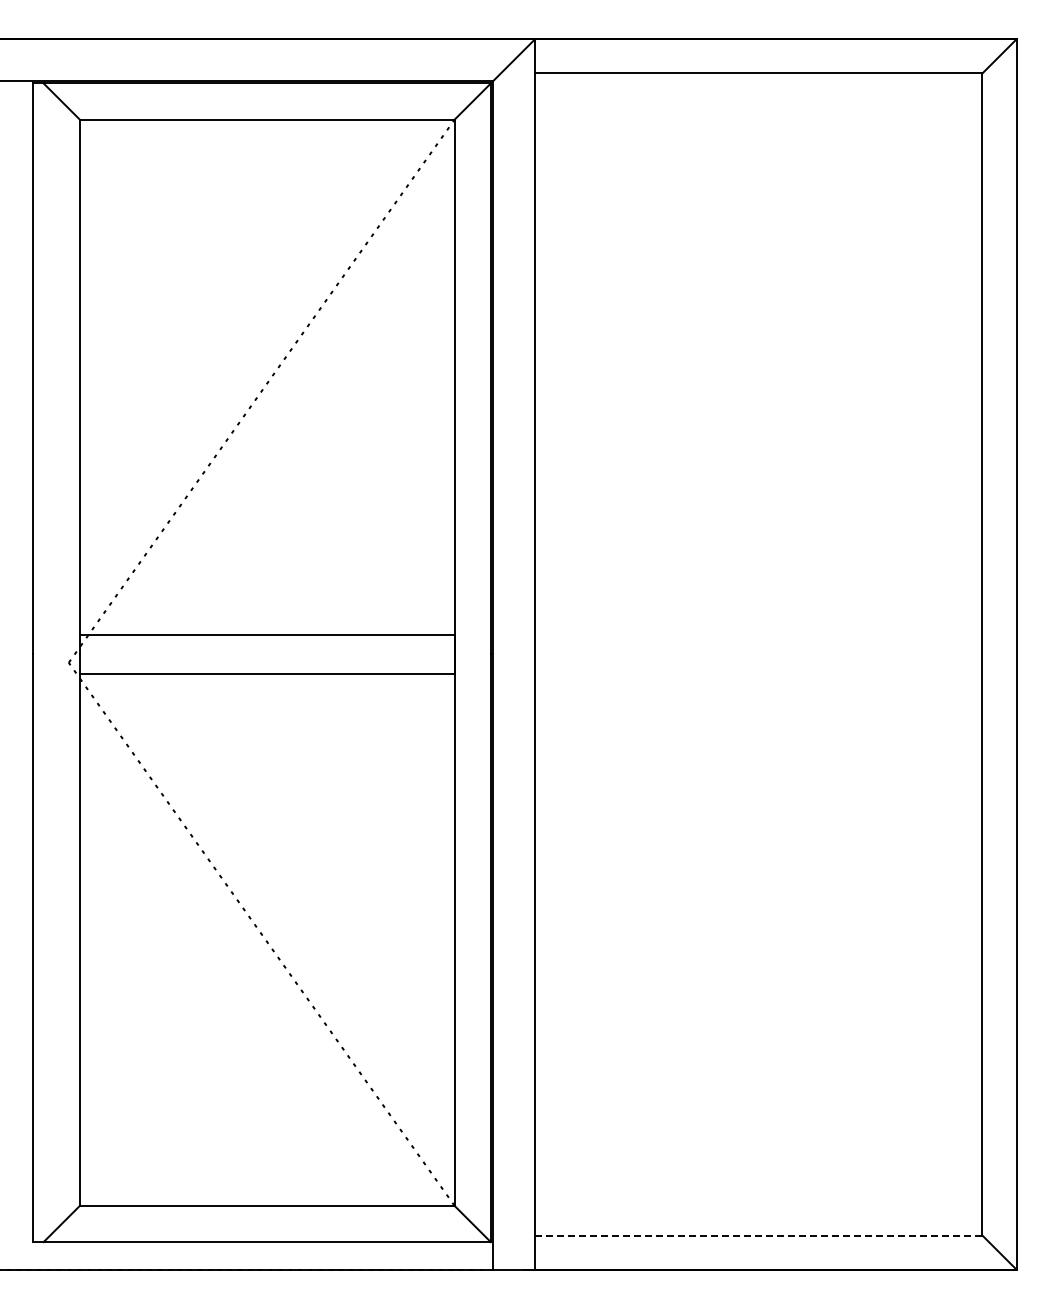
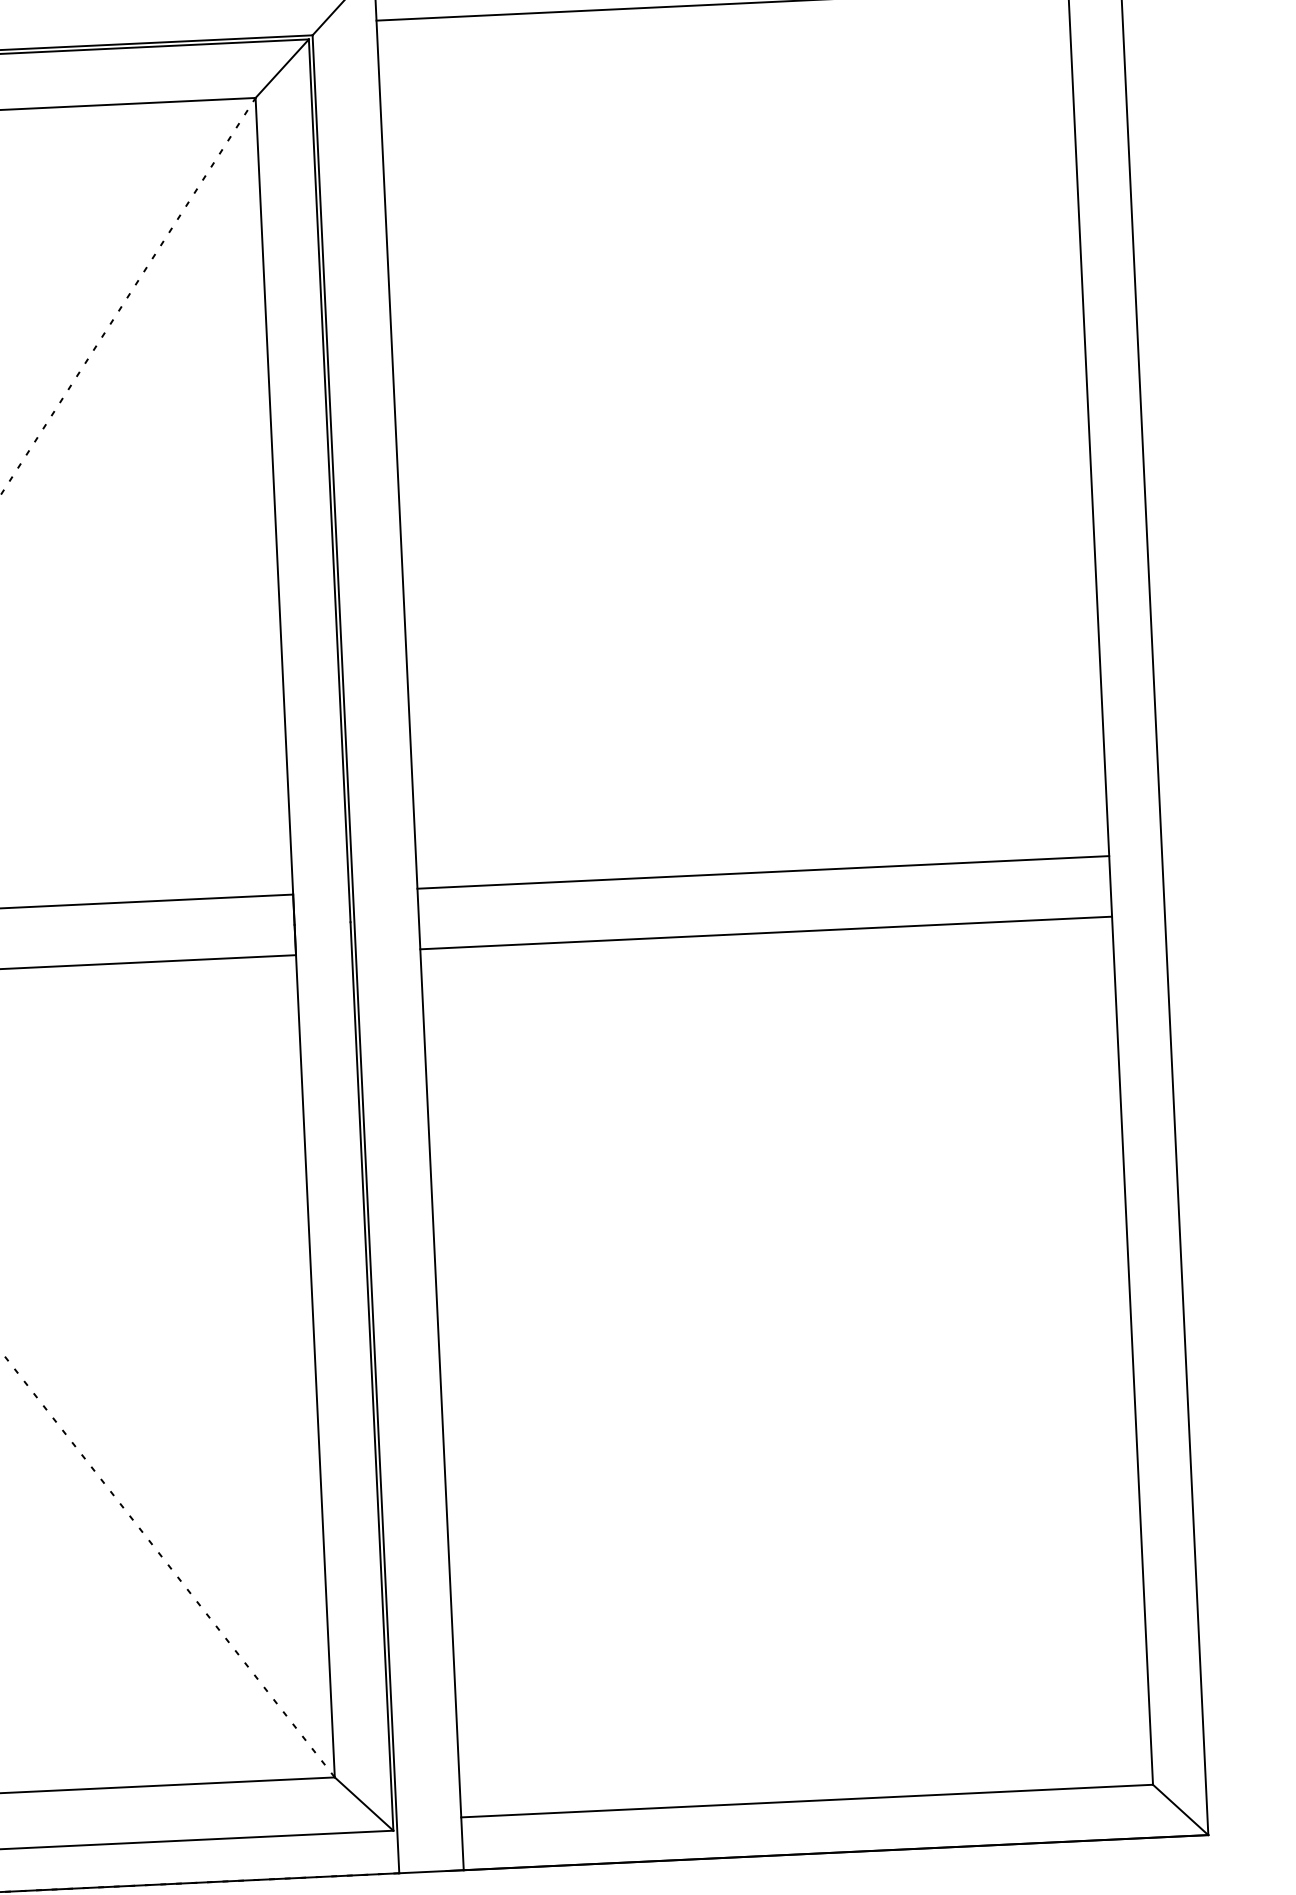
line: (758, 634) -> (762, 871), added
line: (758, 674) -> (765, 933), added
line: (758, 1235) -> (806, 1801), dashed -> solid

